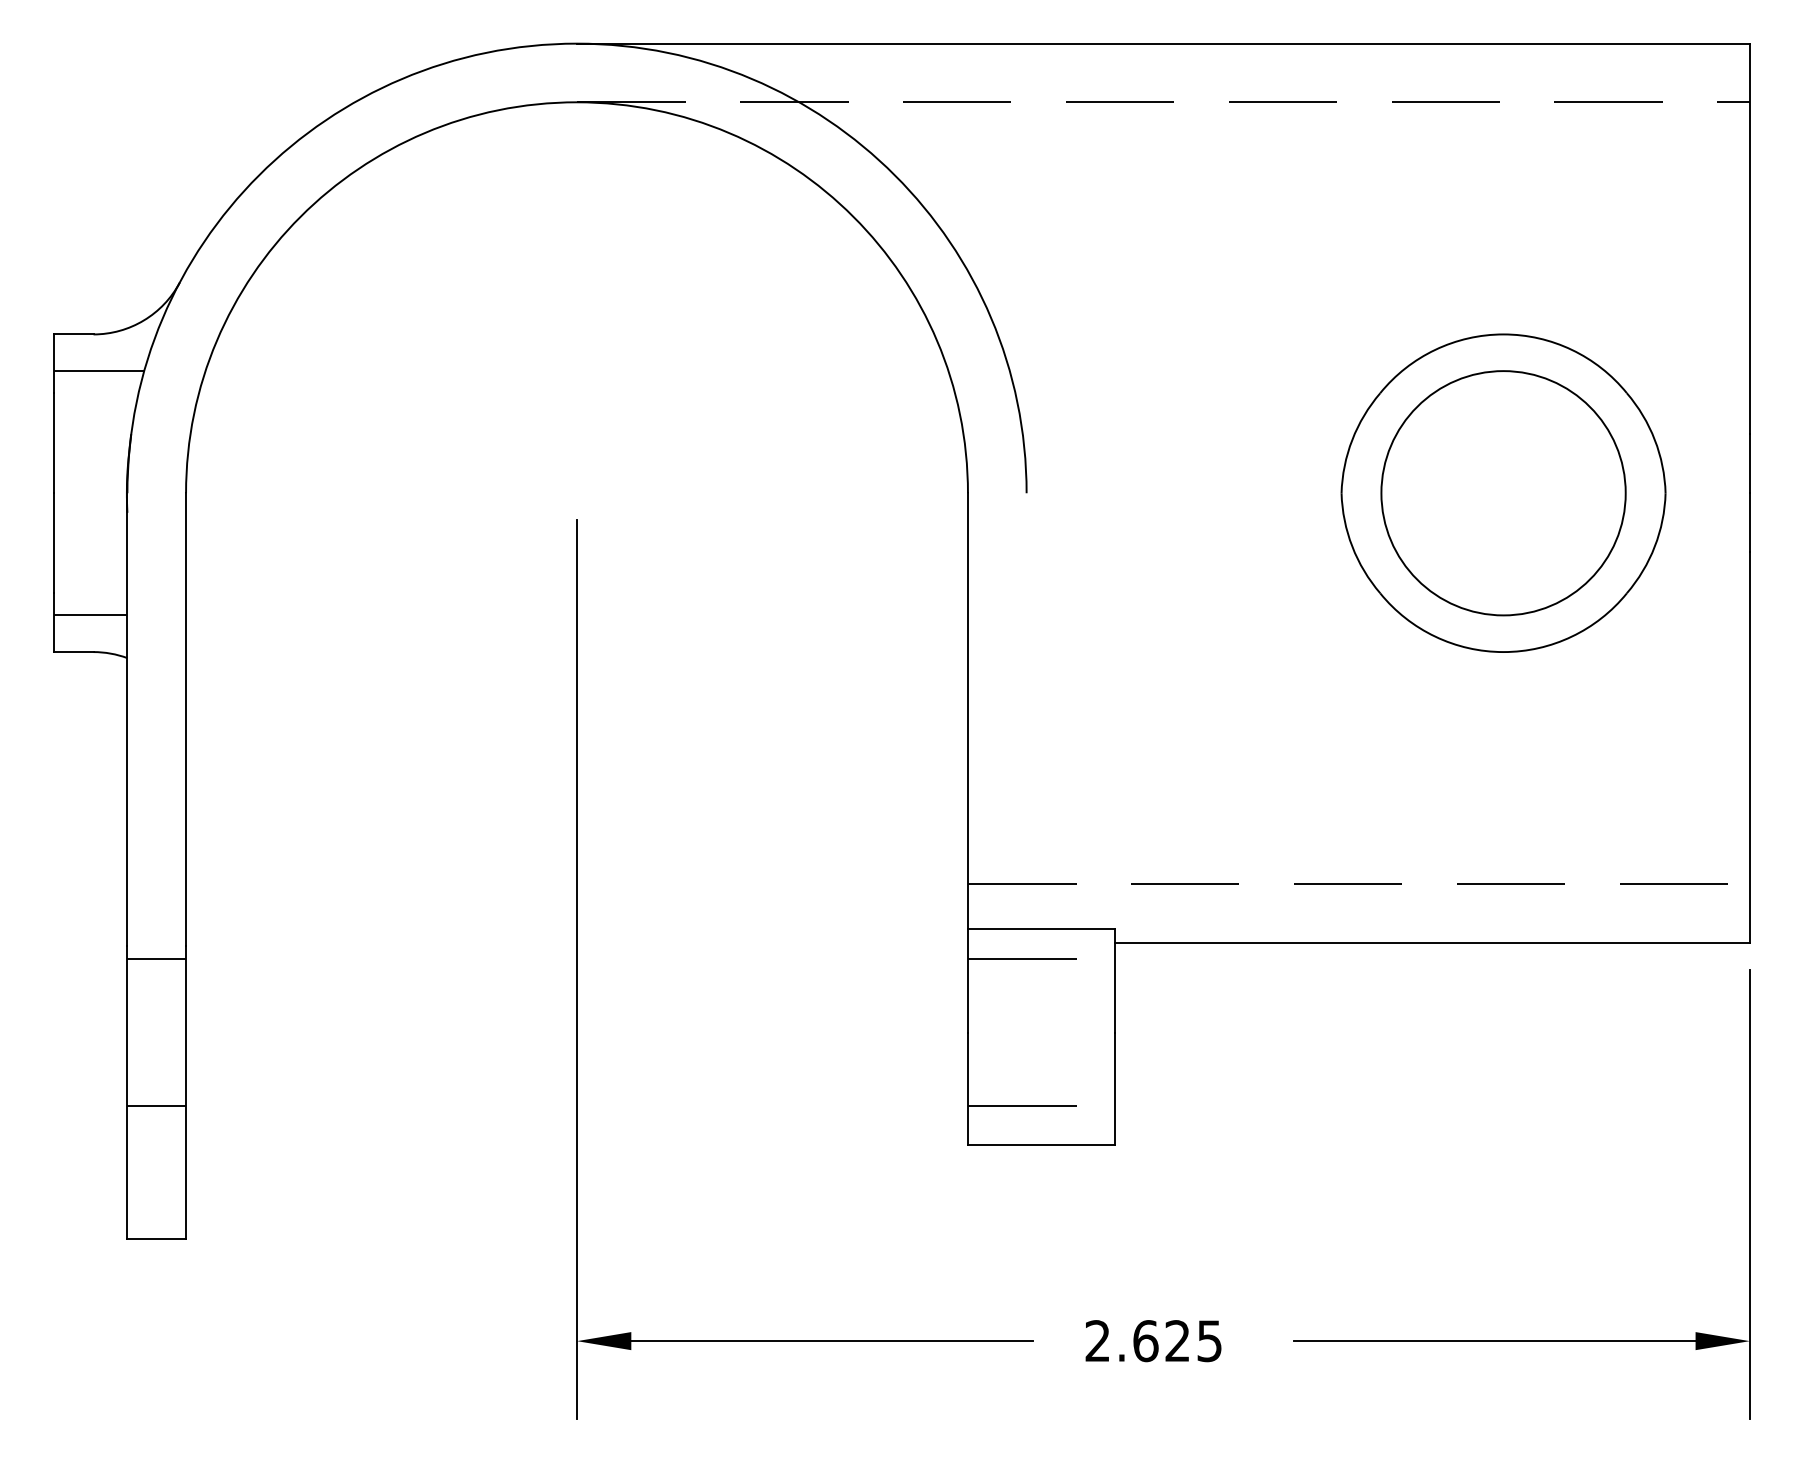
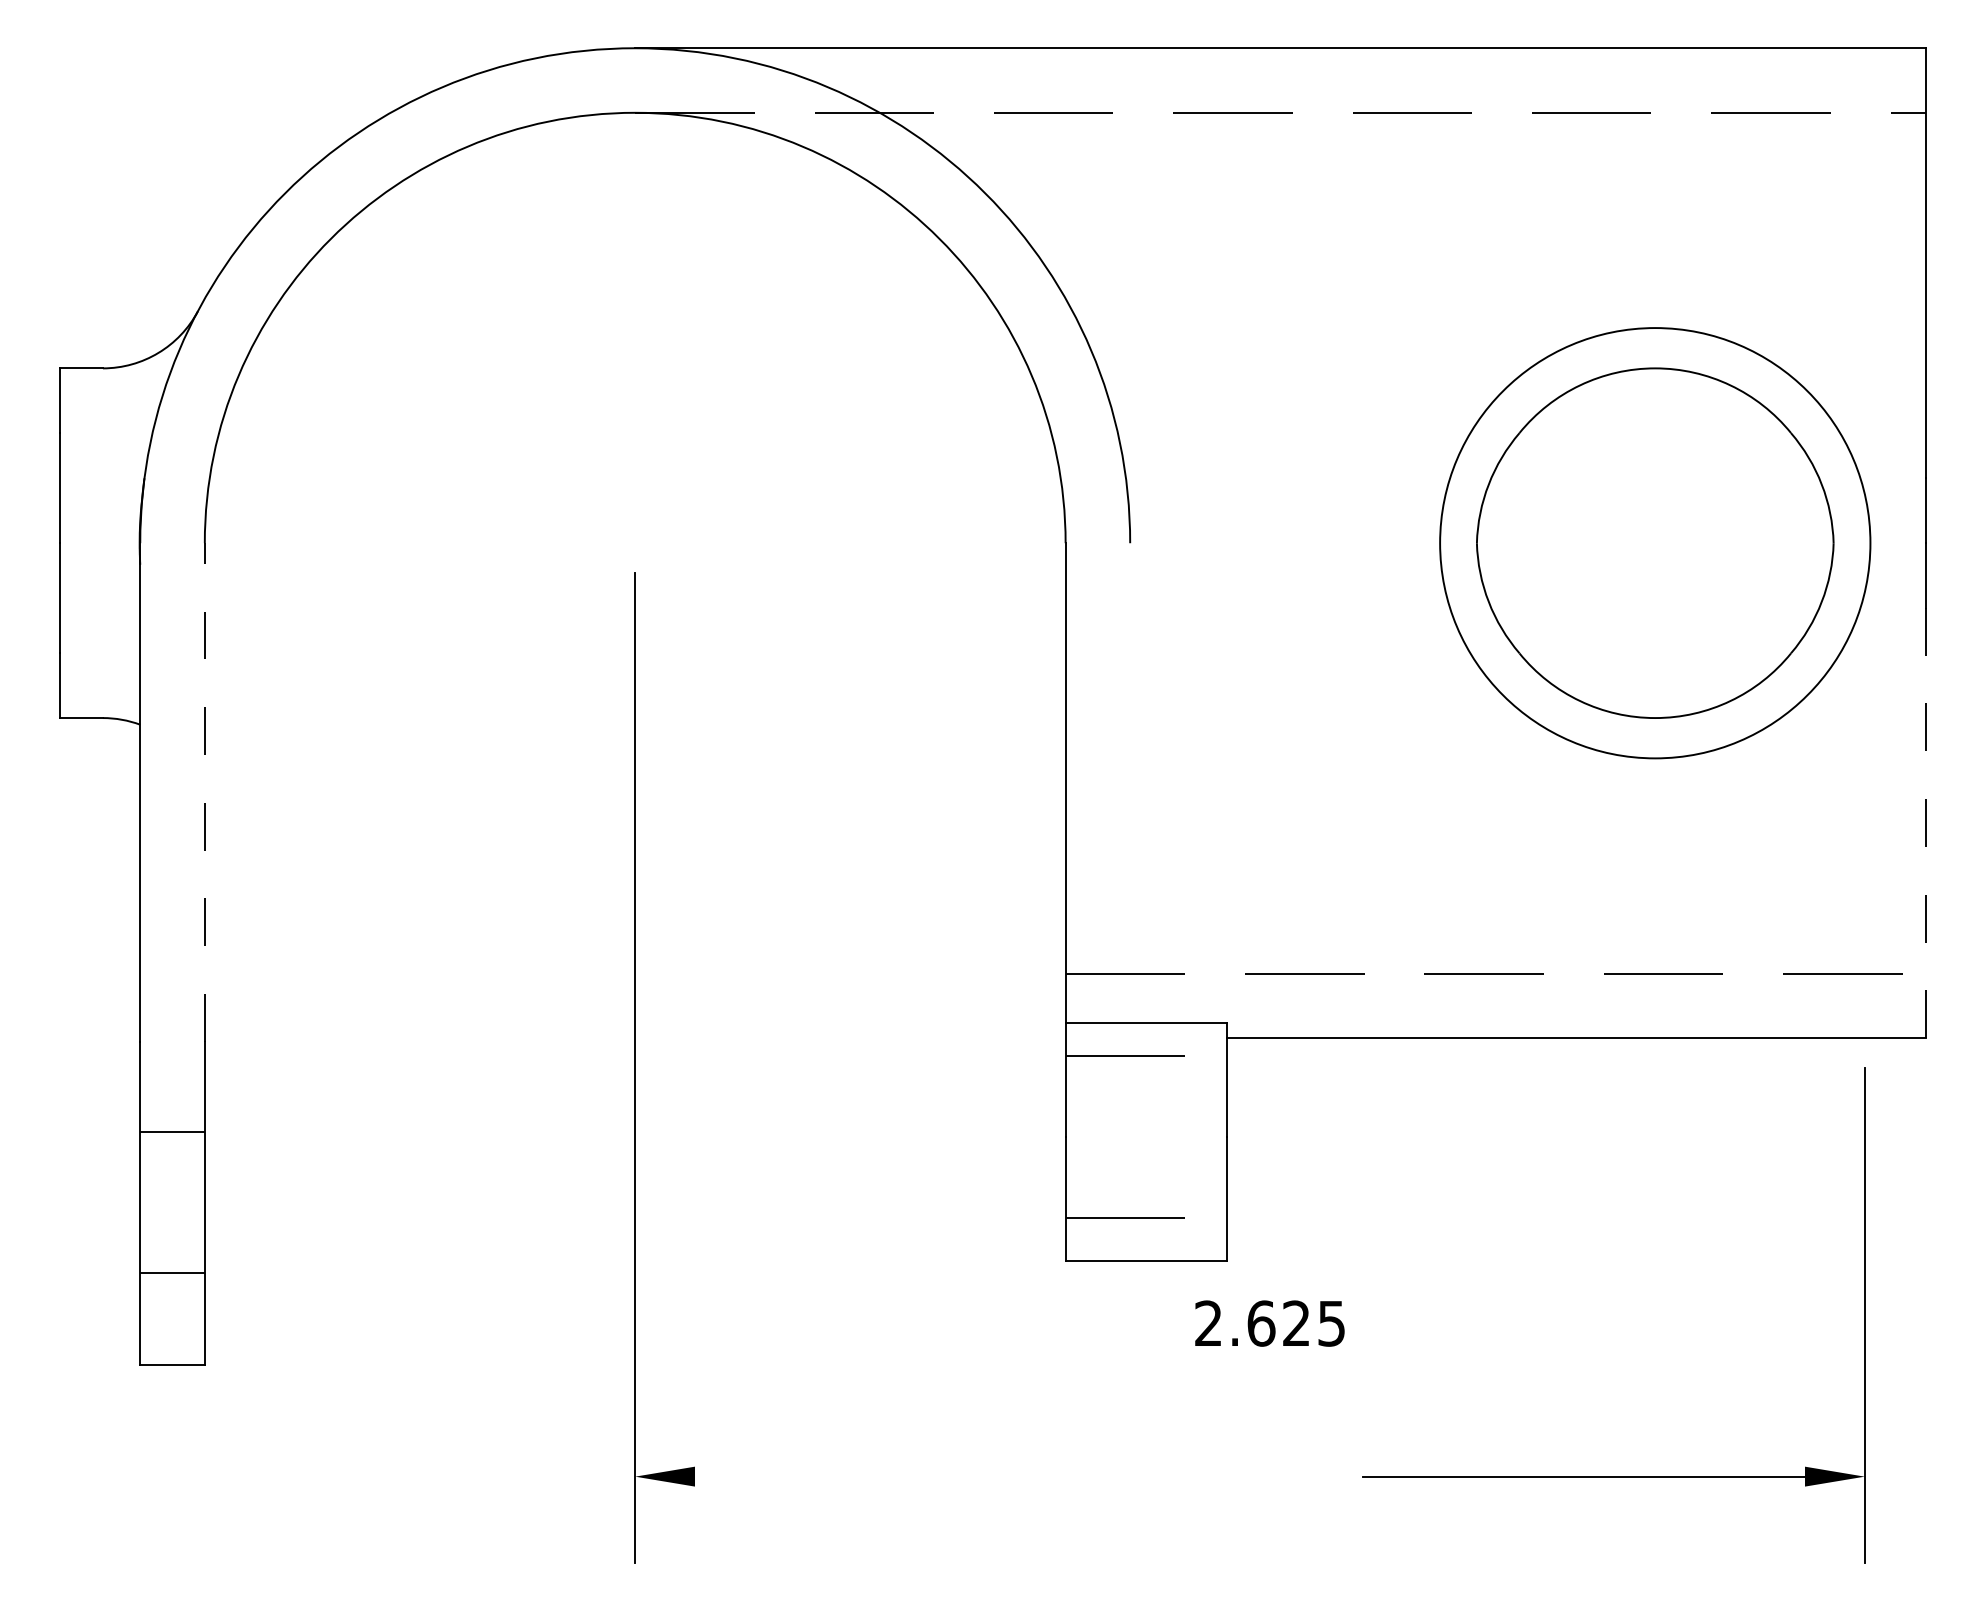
line: (99, 371) -> (109, 409), removed
circle: (1503, 493) -> (1655, 543), size x1.6
line: (90, 615) -> (99, 677), removed
line: (186, 719) -> (205, 792), solid -> dashed
line: (1749, 747) -> (1926, 823), solid -> dashed
line: (156, 959) -> (172, 1132), moved
line: (156, 1106) -> (172, 1273), moved
part: (1521, 1340) -> (1613, 1475), moved
line: (831, 1341) -> (915, 1477), removed
text: (1153, 1341) -> (1269, 1324), moved

